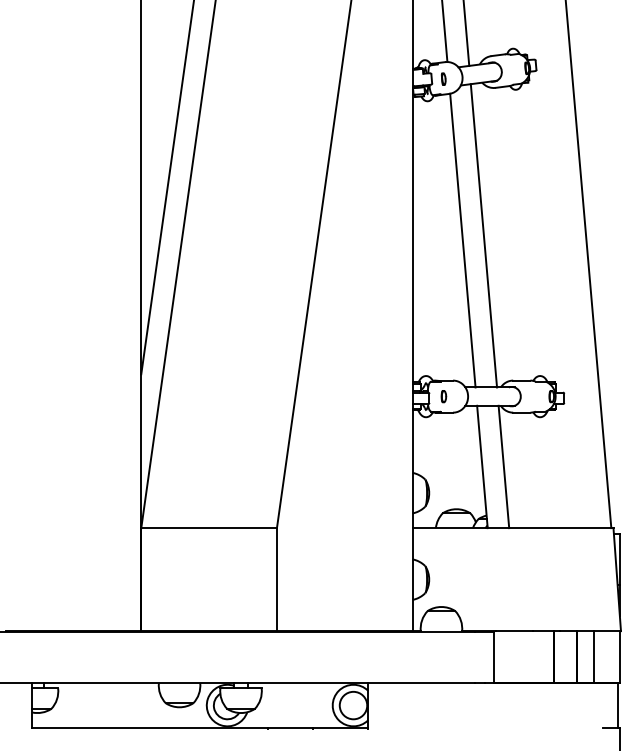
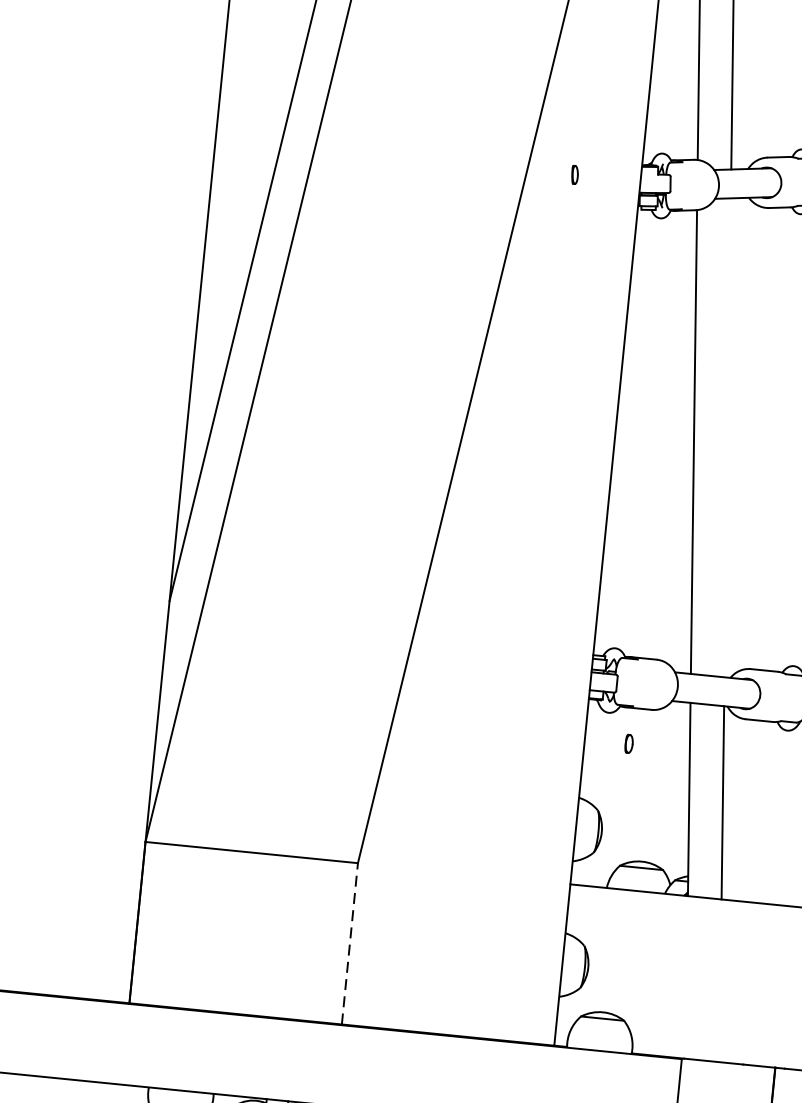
part: (443, 78) -> (574, 173), moved
line: (483, 235) -> (727, 437), removed
part: (443, 396) -> (628, 743), moved
line: (276, 579) -> (349, 943), solid -> dashed

